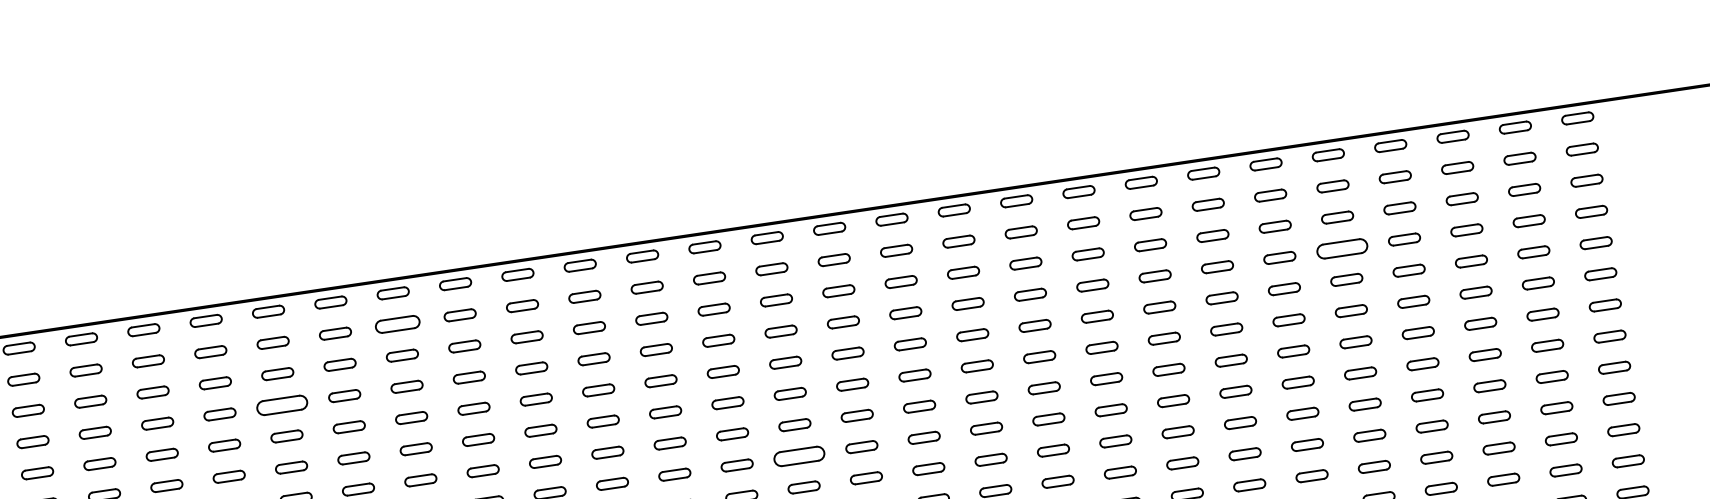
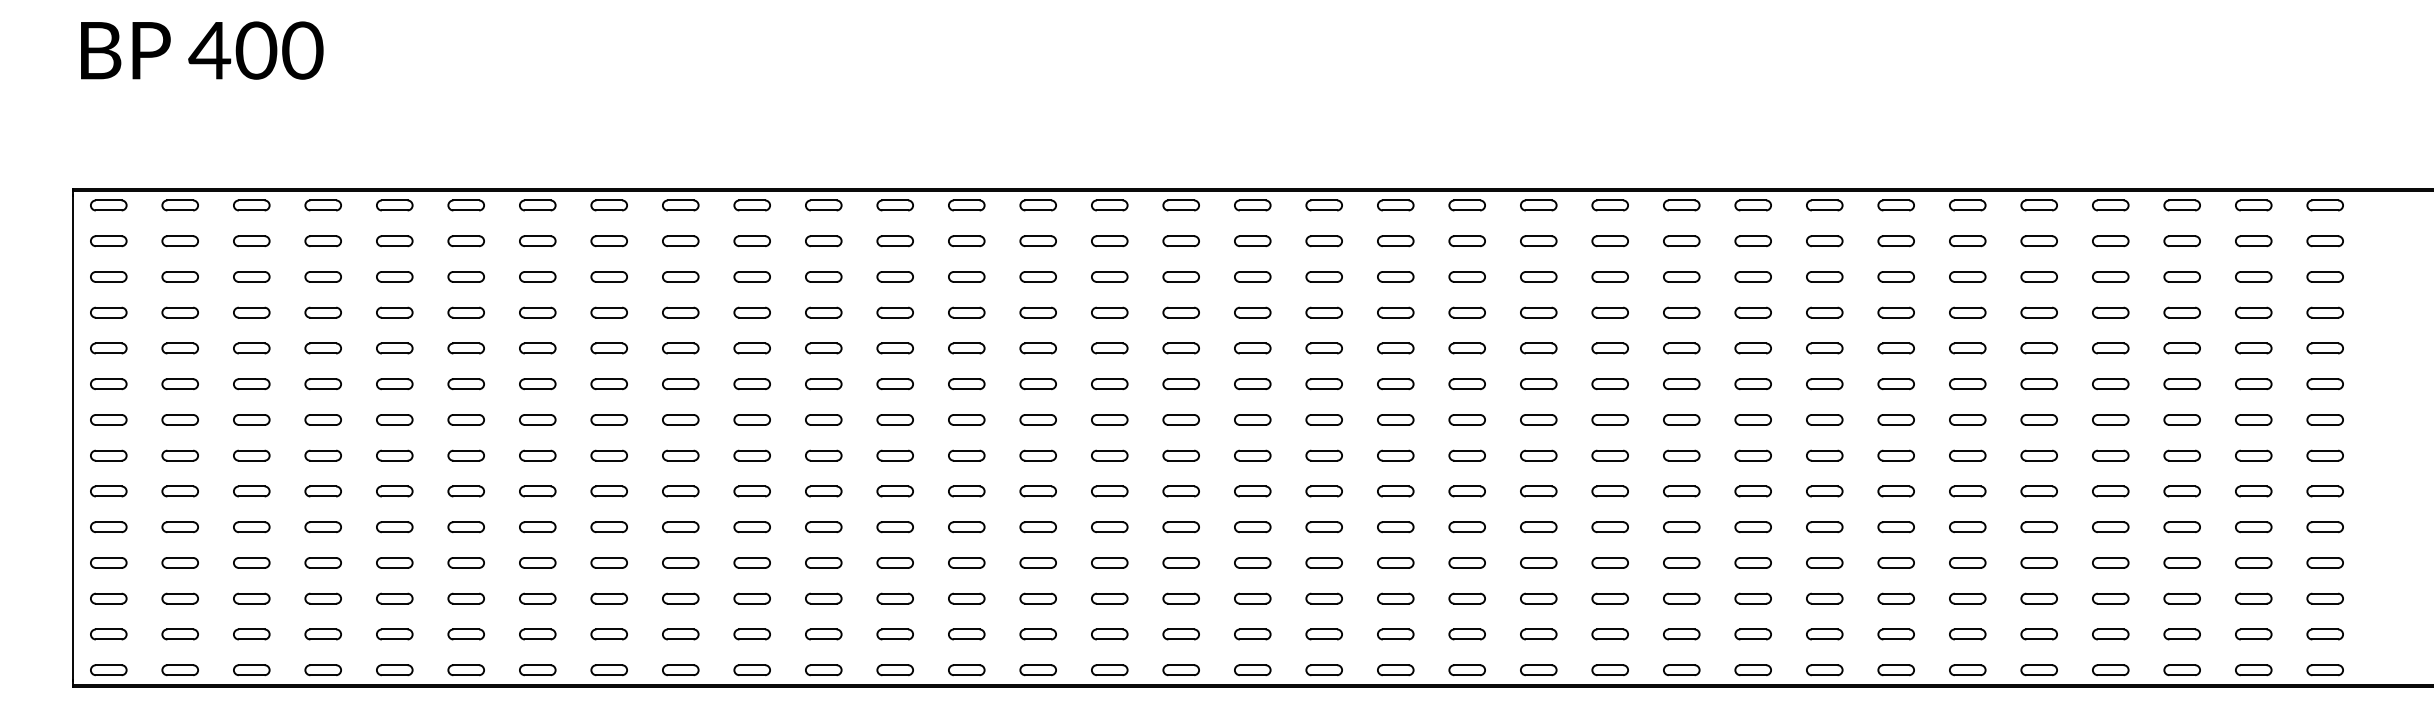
part: (1341, 248) -> (2038, 312), size x0.62
part: (397, 324) -> (966, 241), size x0.71
part: (282, 405) -> (823, 312), size x0.62
part: (799, 456) -> (1395, 455), size x0.62

